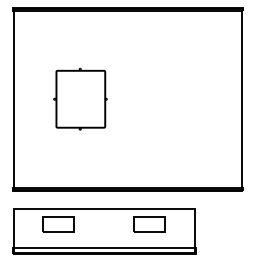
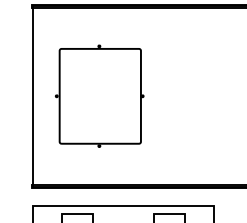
part: (80, 98) -> (99, 95), size x1.67

